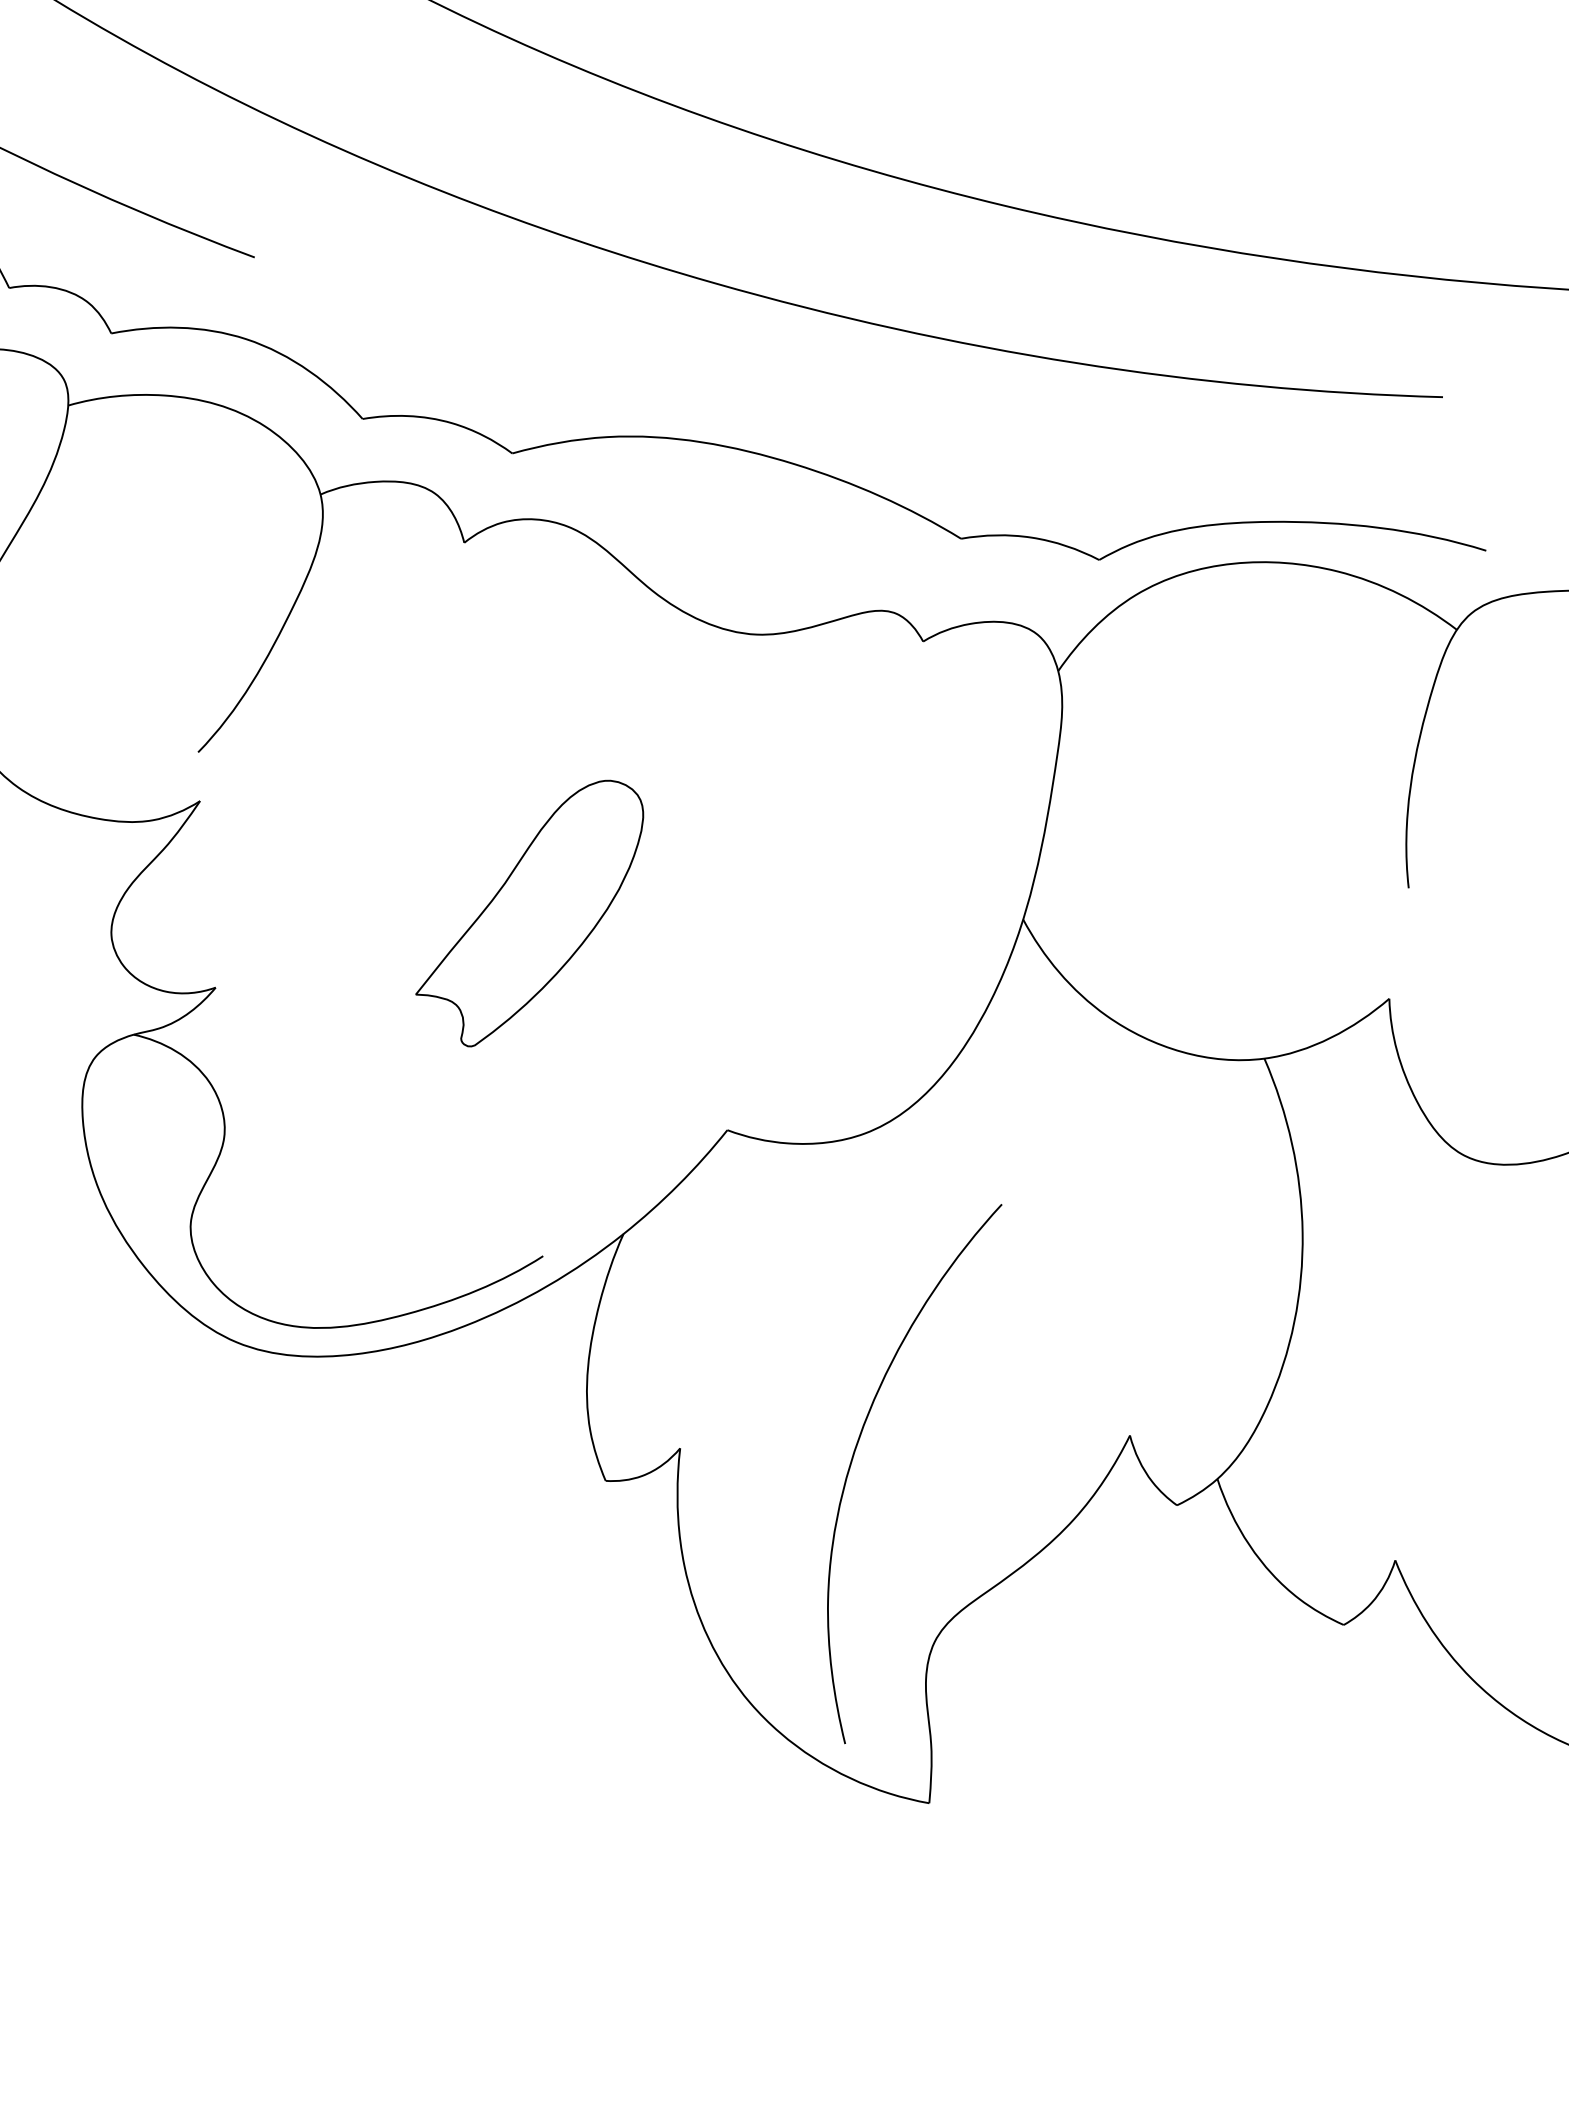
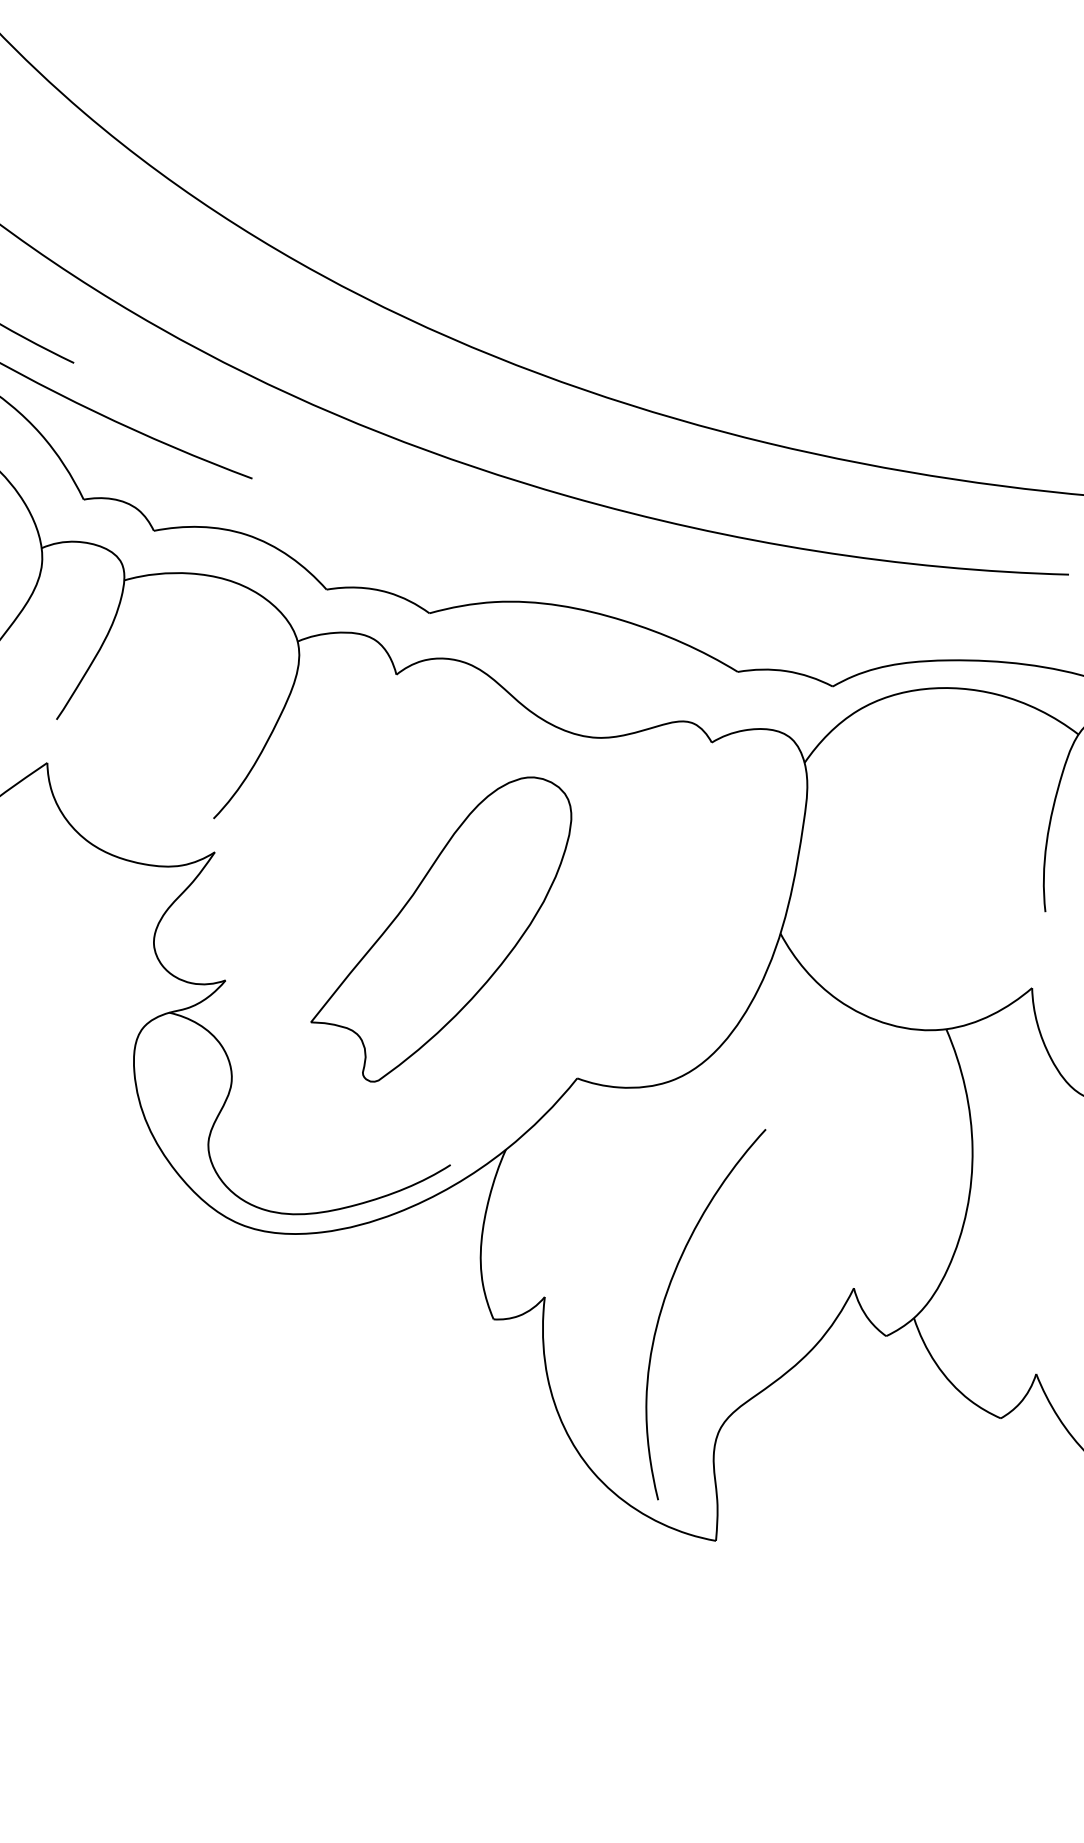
part: (529, 913) -> (441, 929), size x1.67

